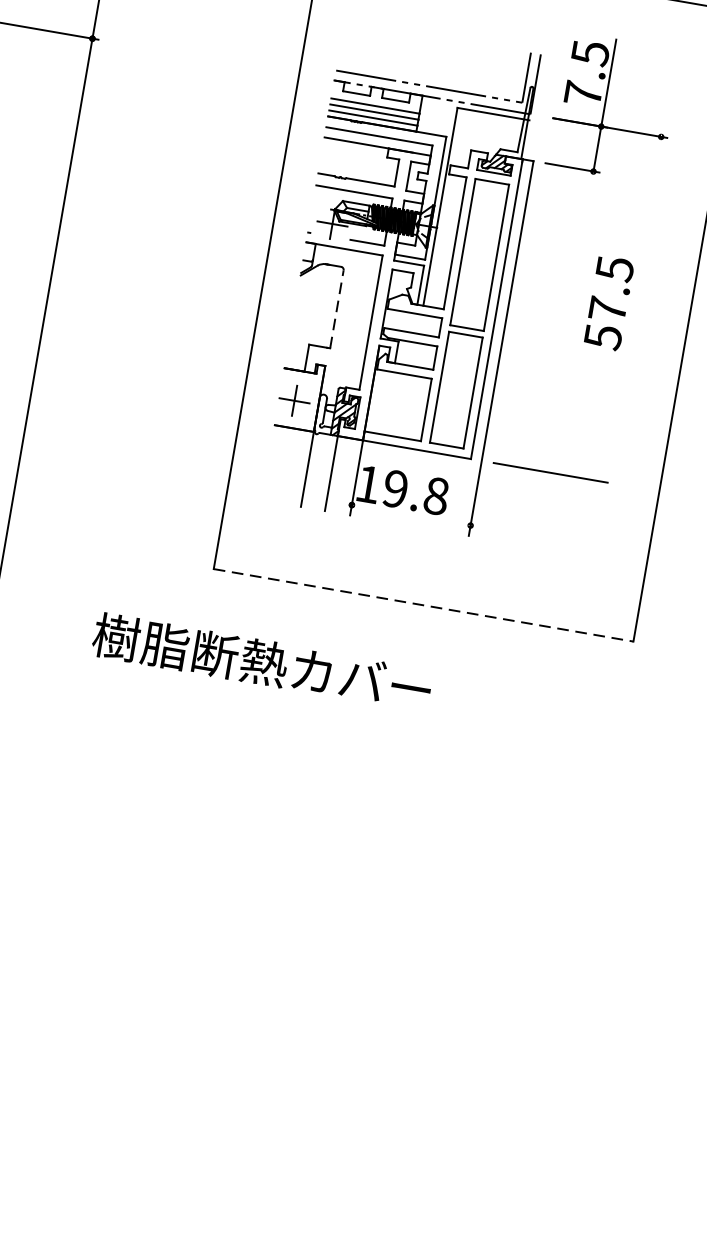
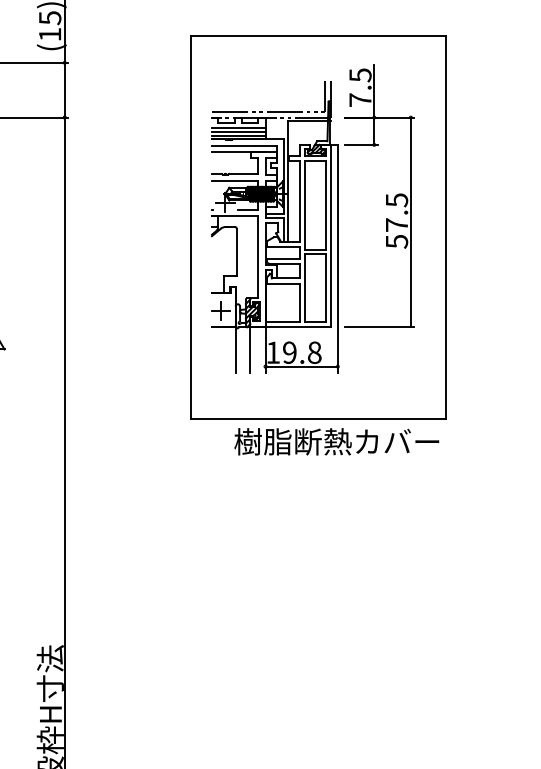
line: (336, 309) -> (236, 252), dashed -> solid
line: (630, 309) -> (410, 222), added
line: (410, 515) -> (301, 366), added
line: (424, 605) -> (318, 418), dashed -> solid
text: (261, 661) -> (336, 441), moved

